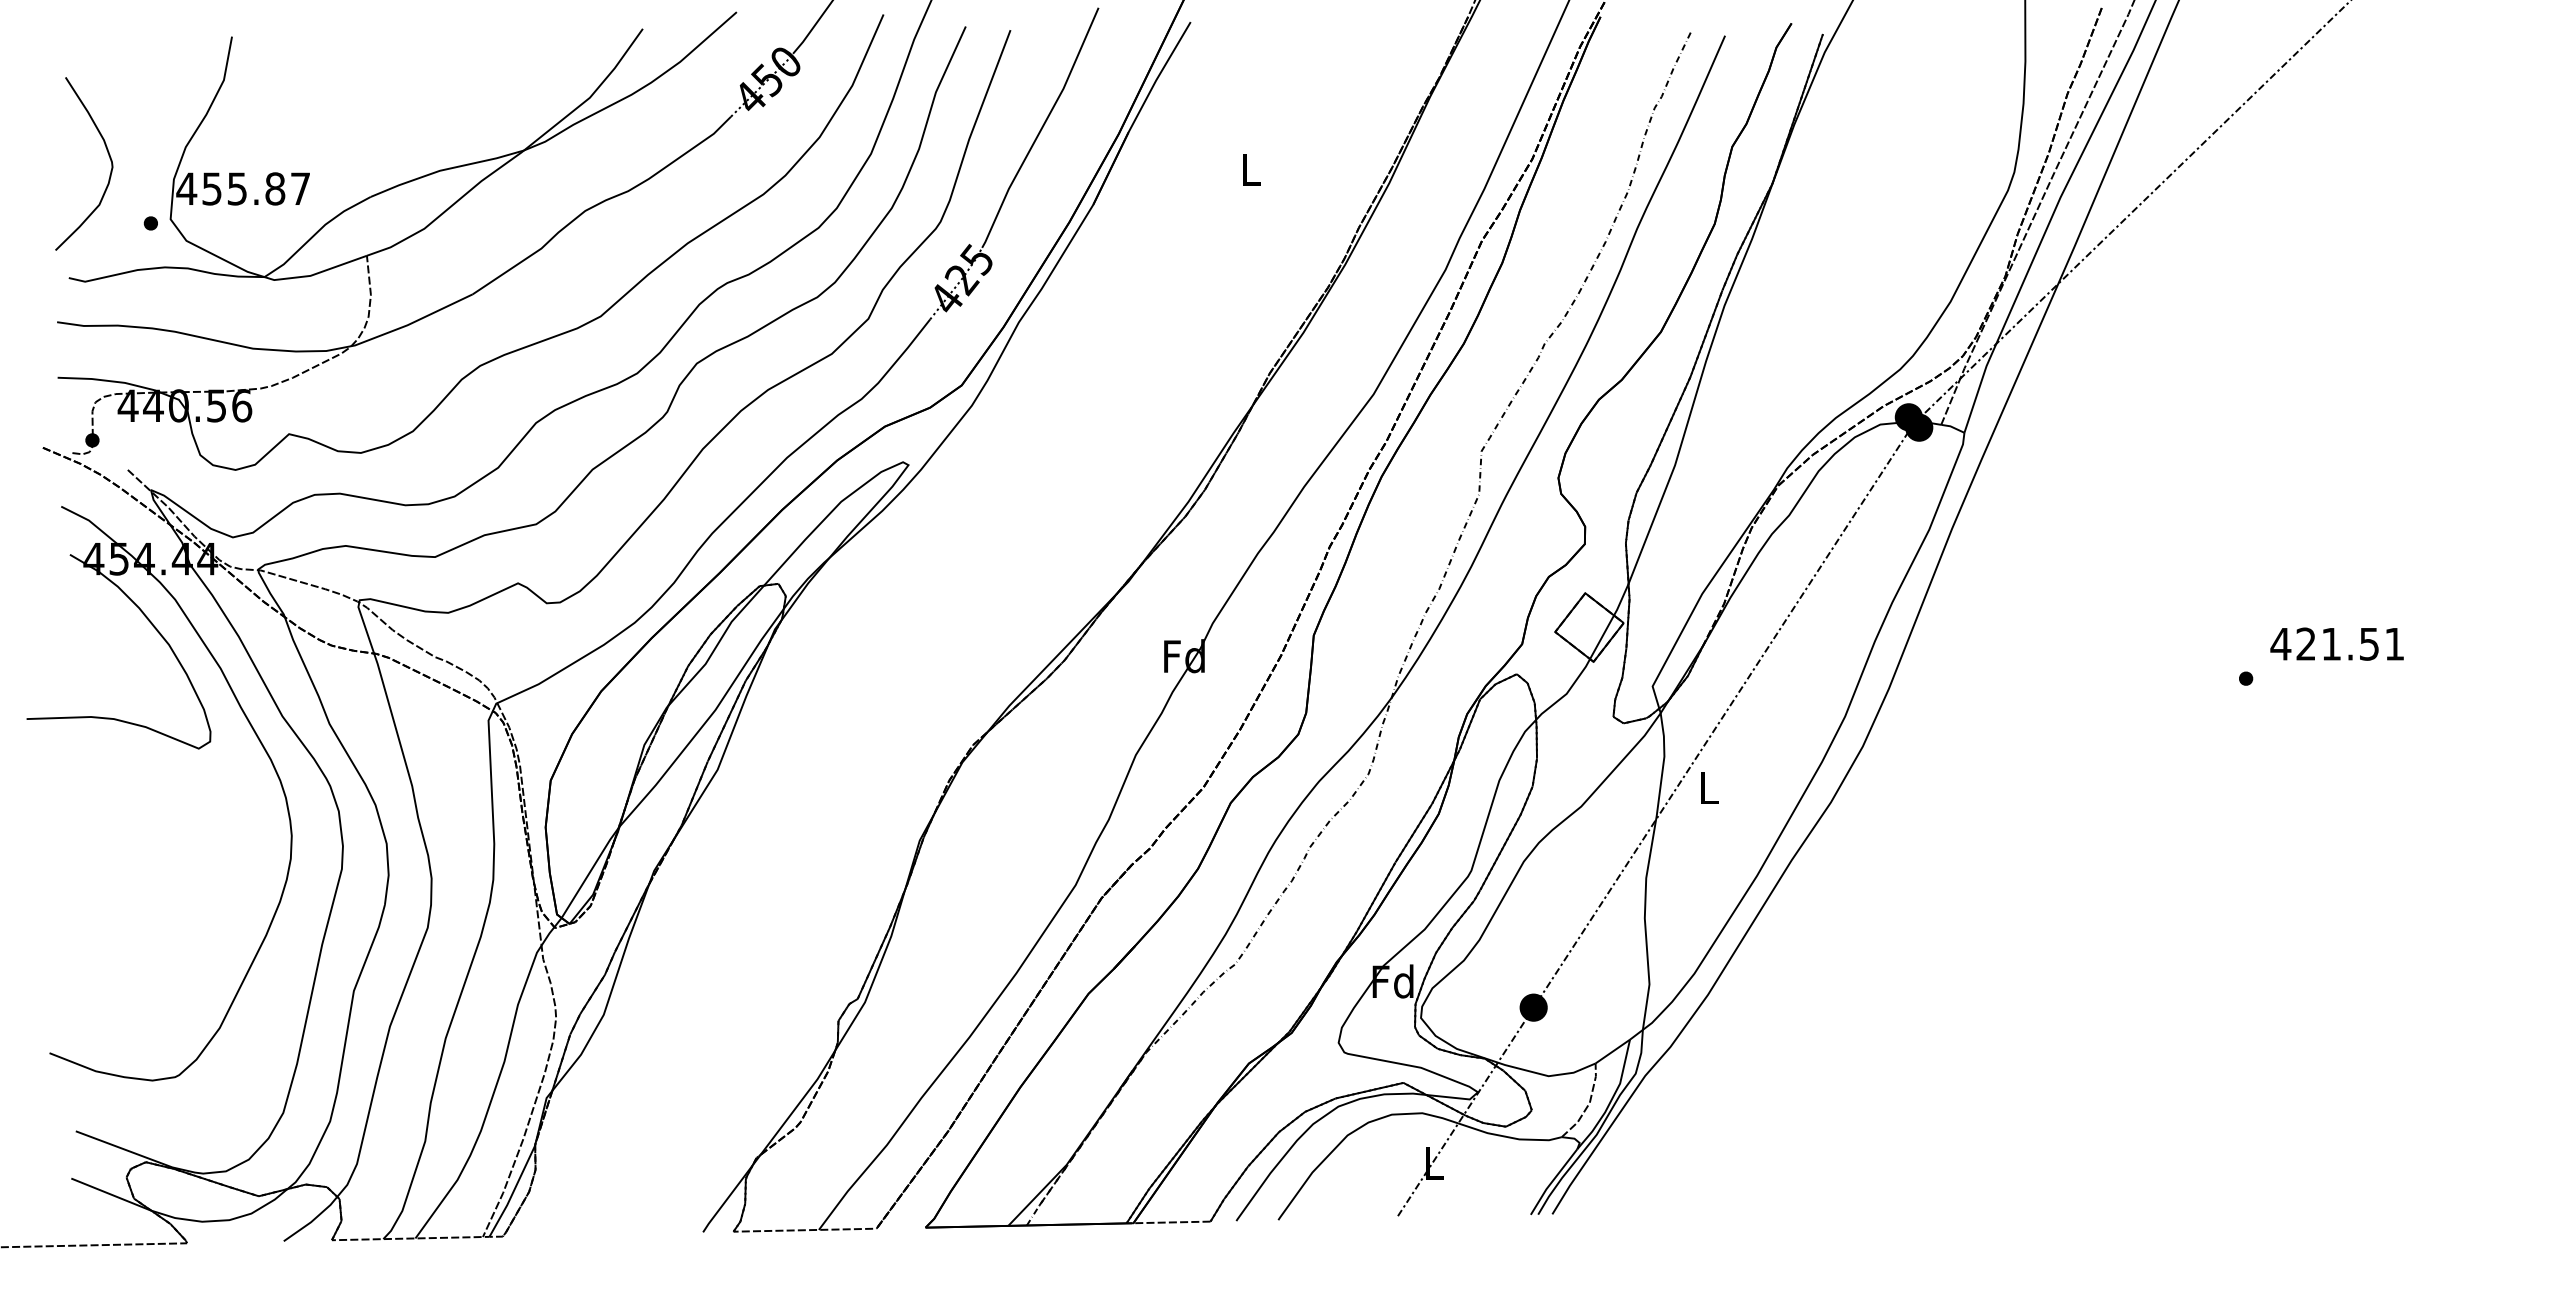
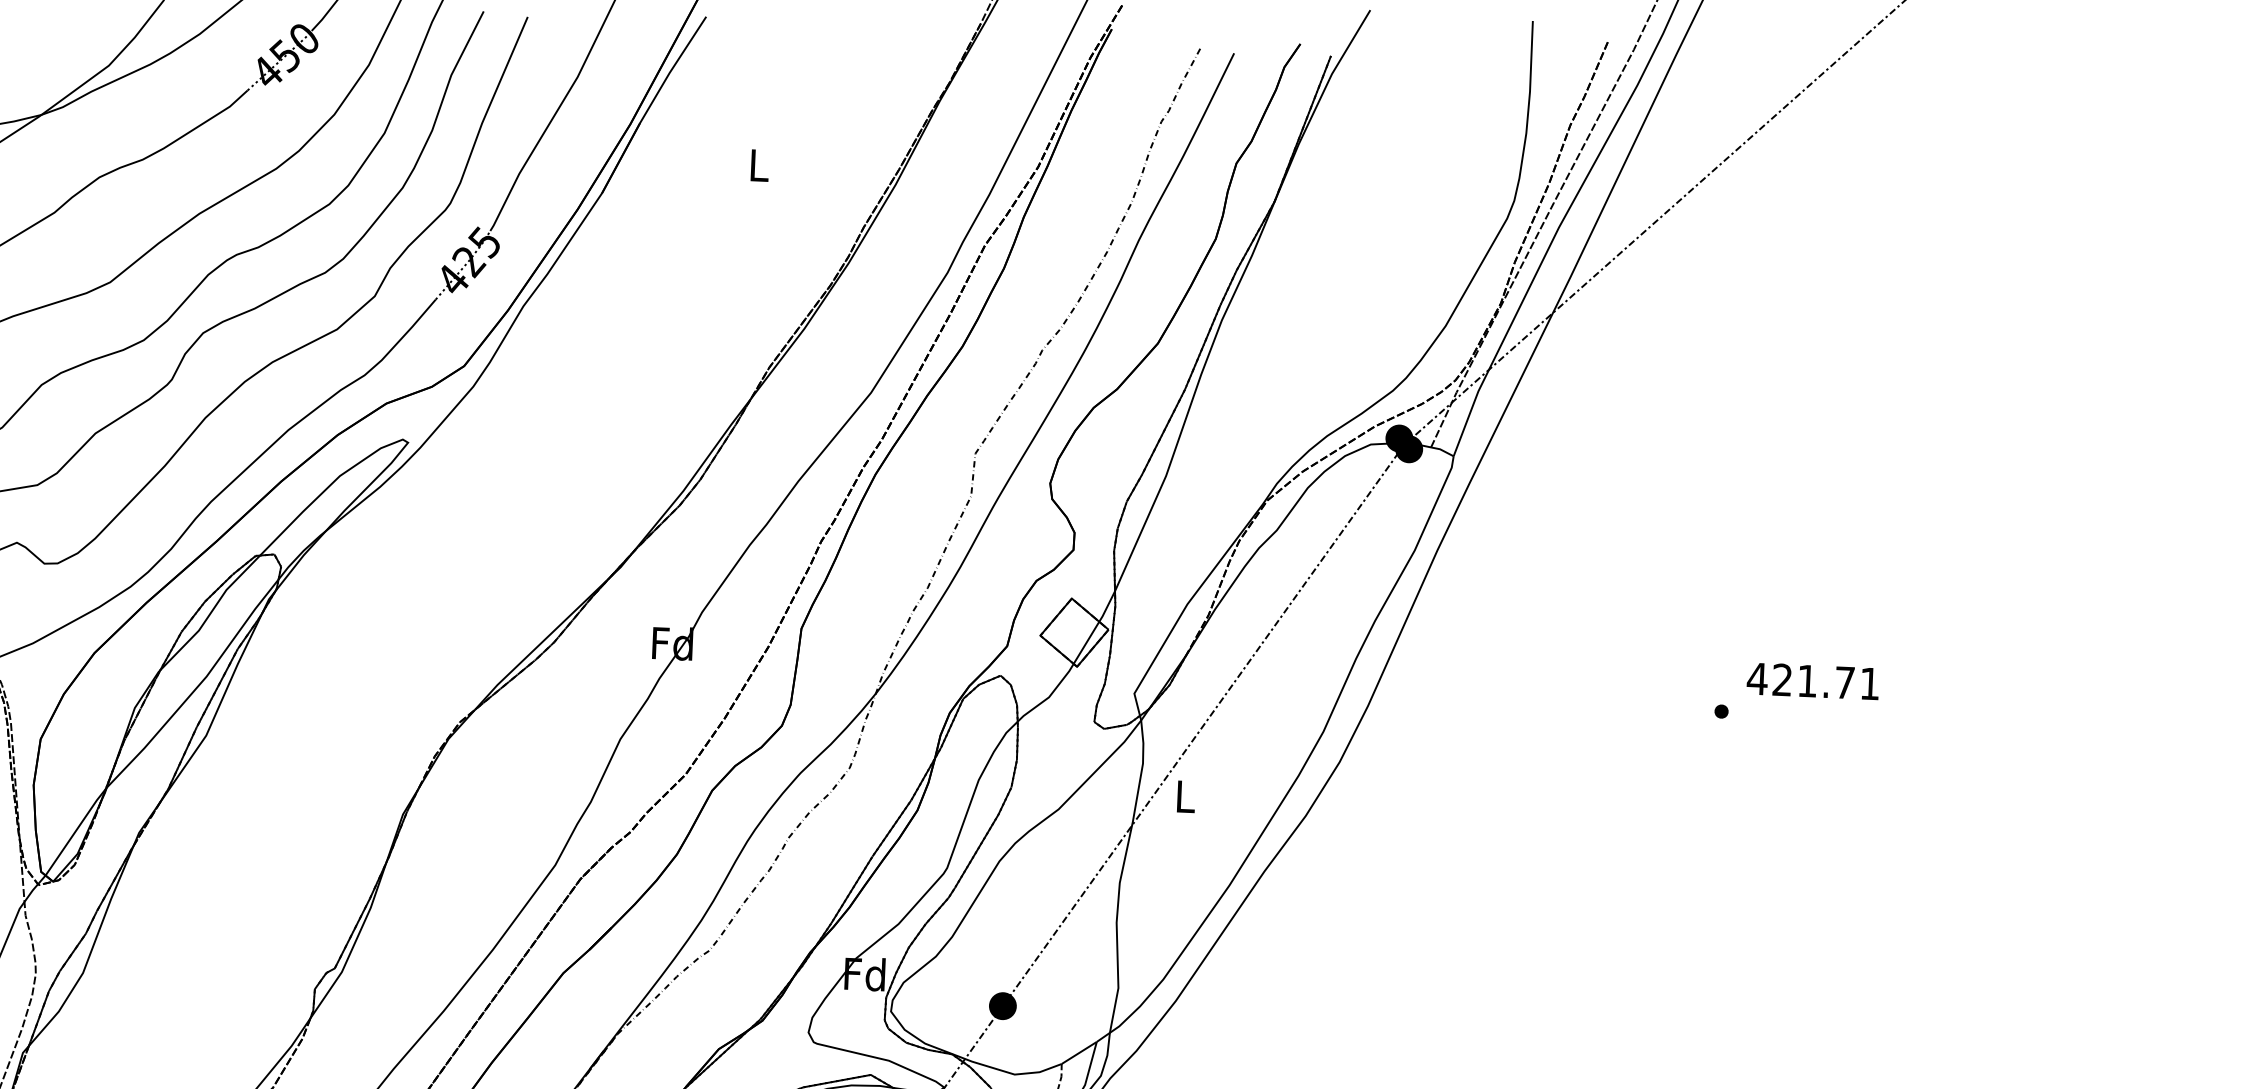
text: (2369, 644) -> (1845, 683), 421.51 -> 421.71

